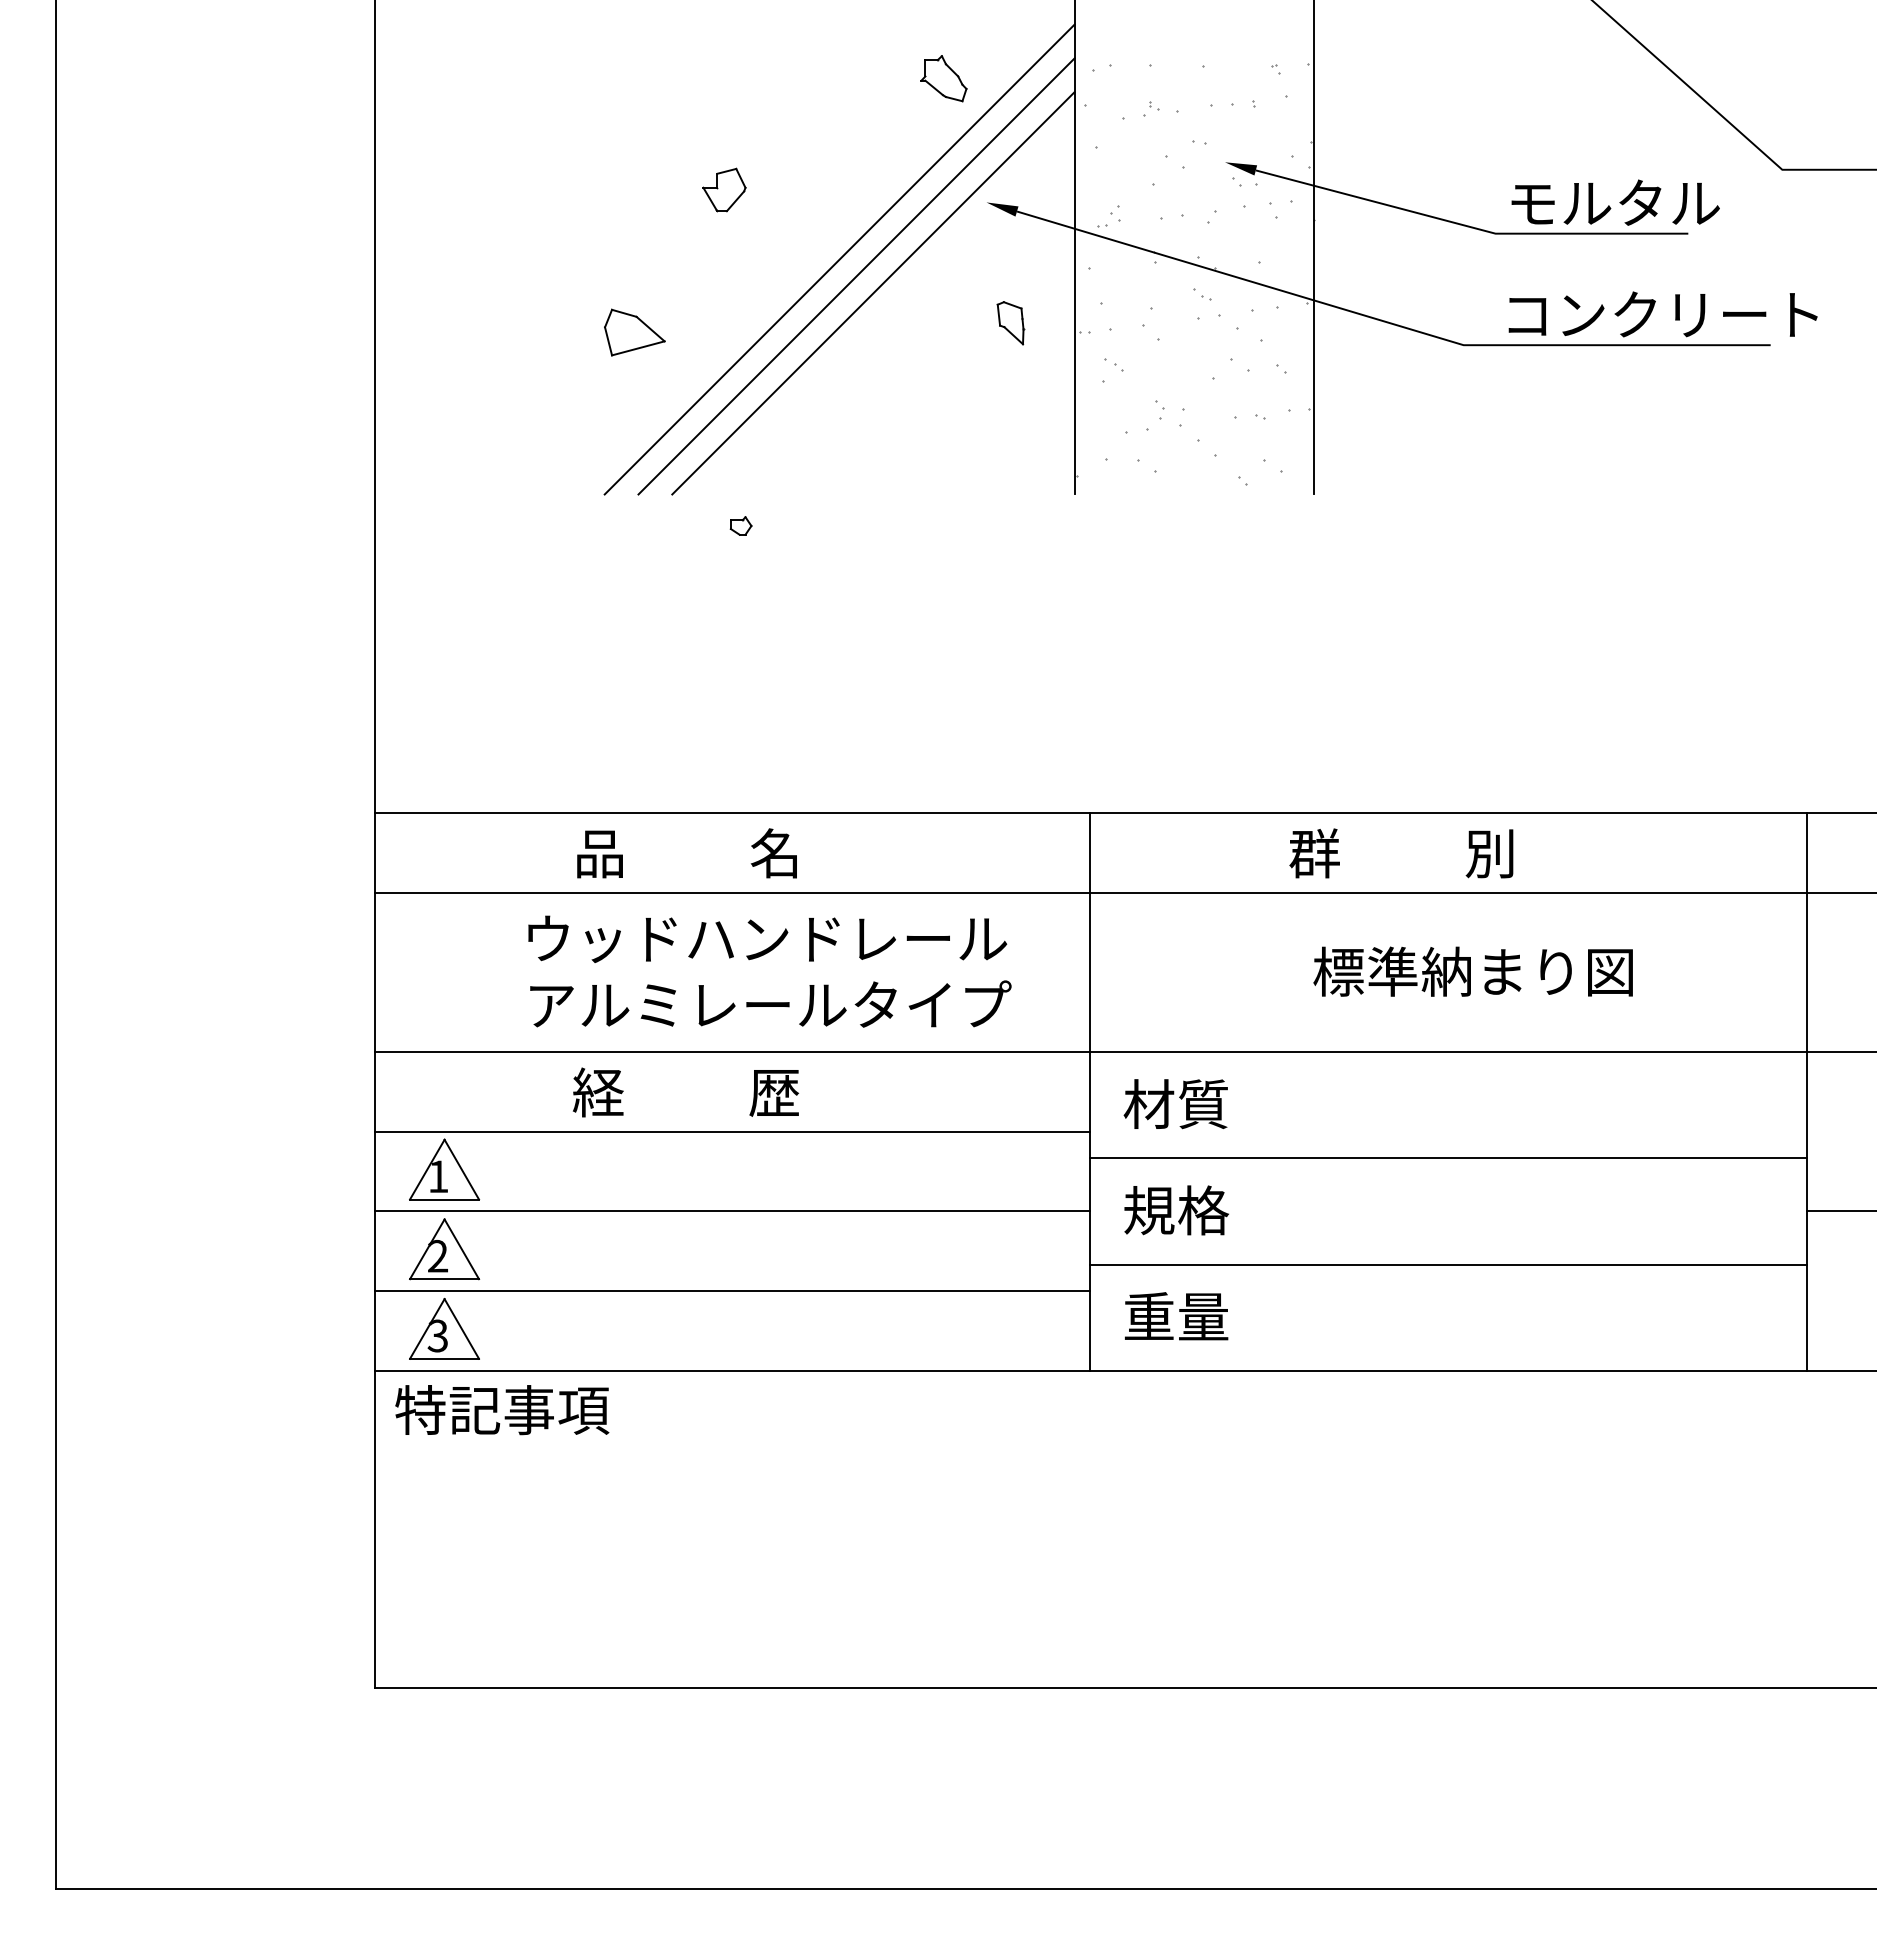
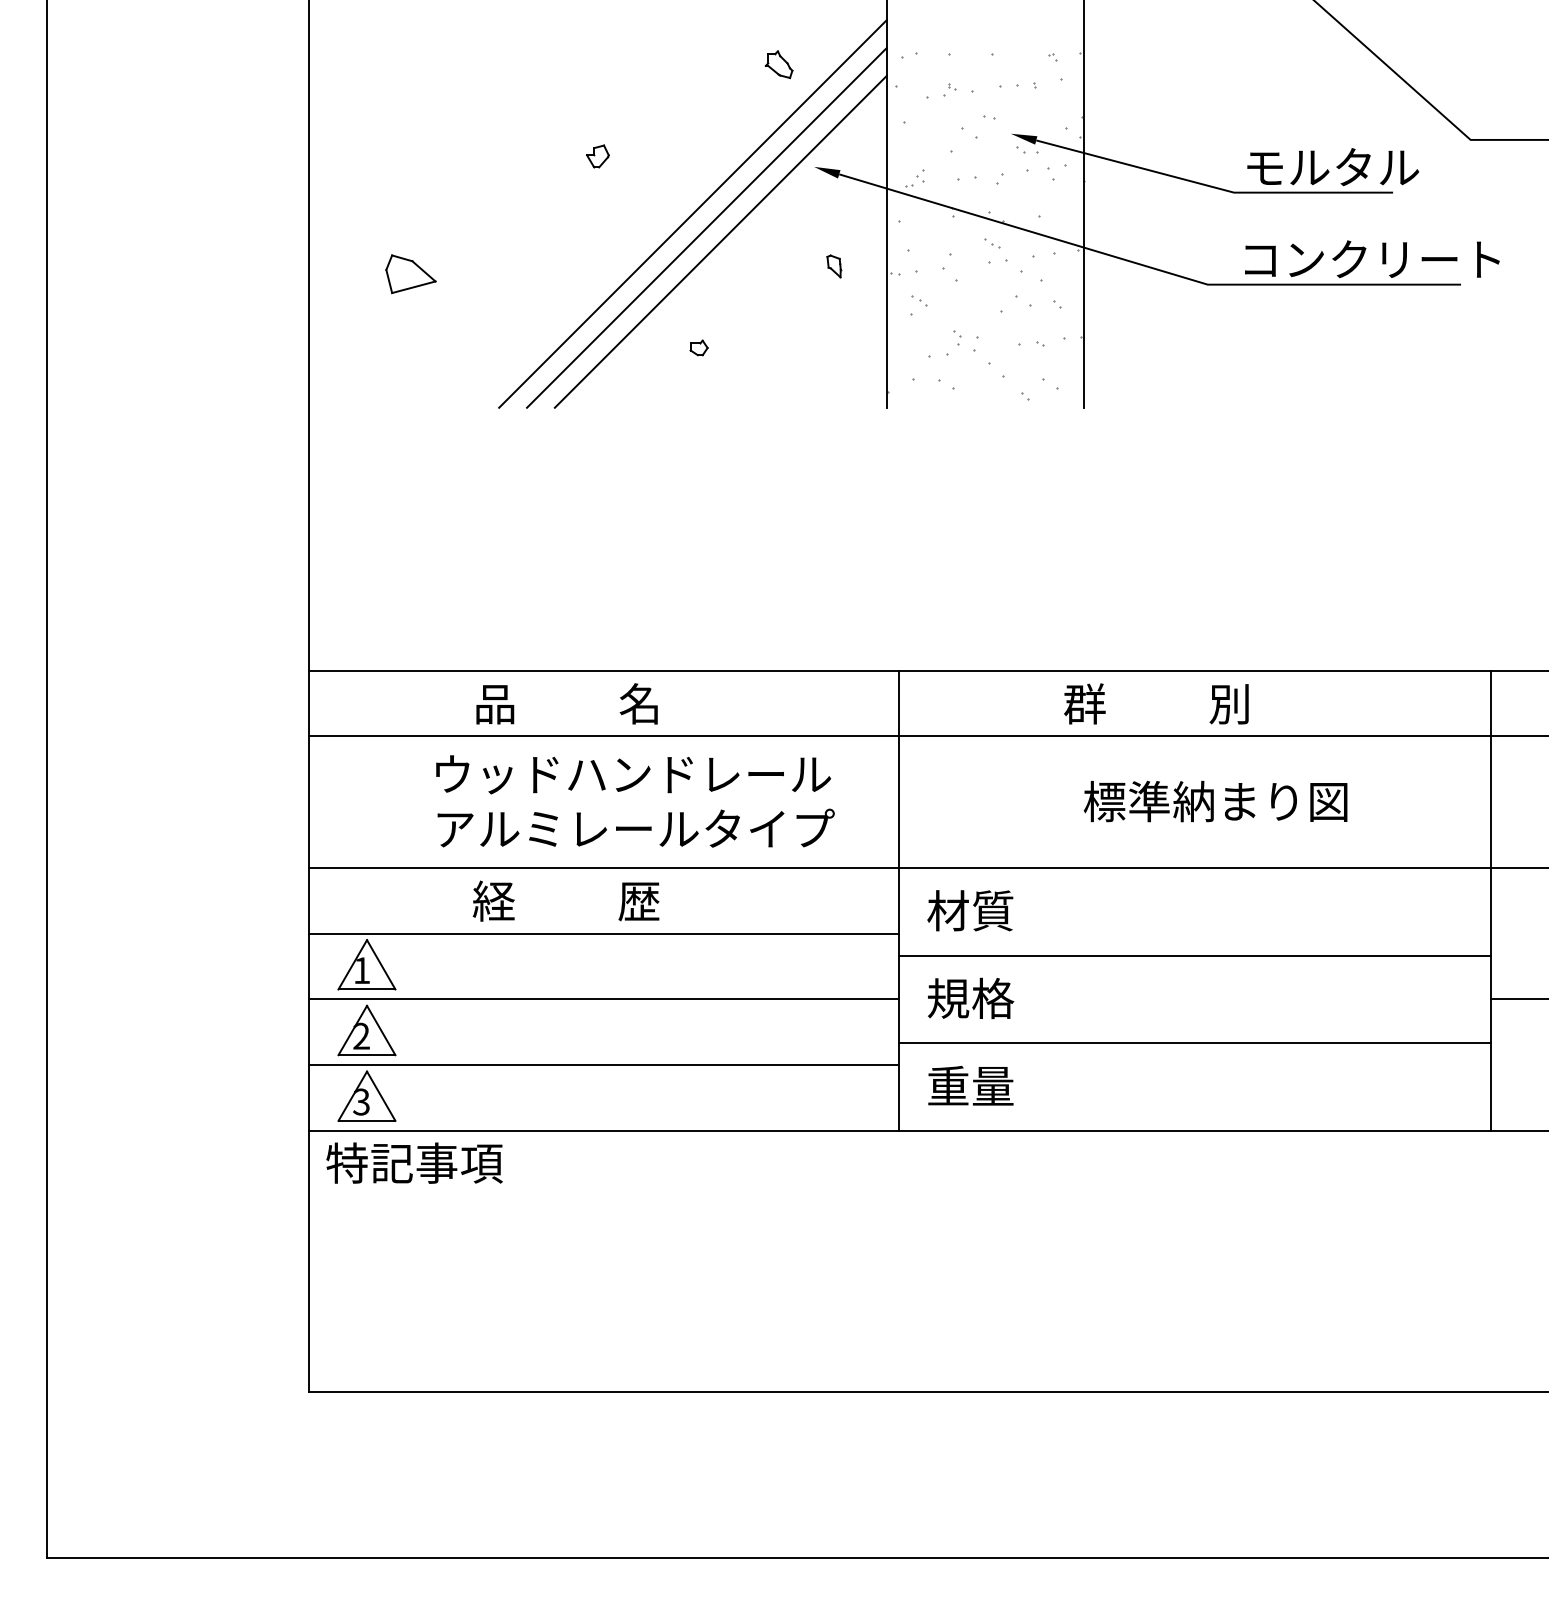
part: (944, 78) -> (779, 64), size x0.71
part: (724, 189) -> (597, 156), size x0.62
part: (1010, 322) -> (833, 265), size x0.62
part: (634, 332) -> (410, 274), moved
part: (740, 525) -> (698, 347), moved

